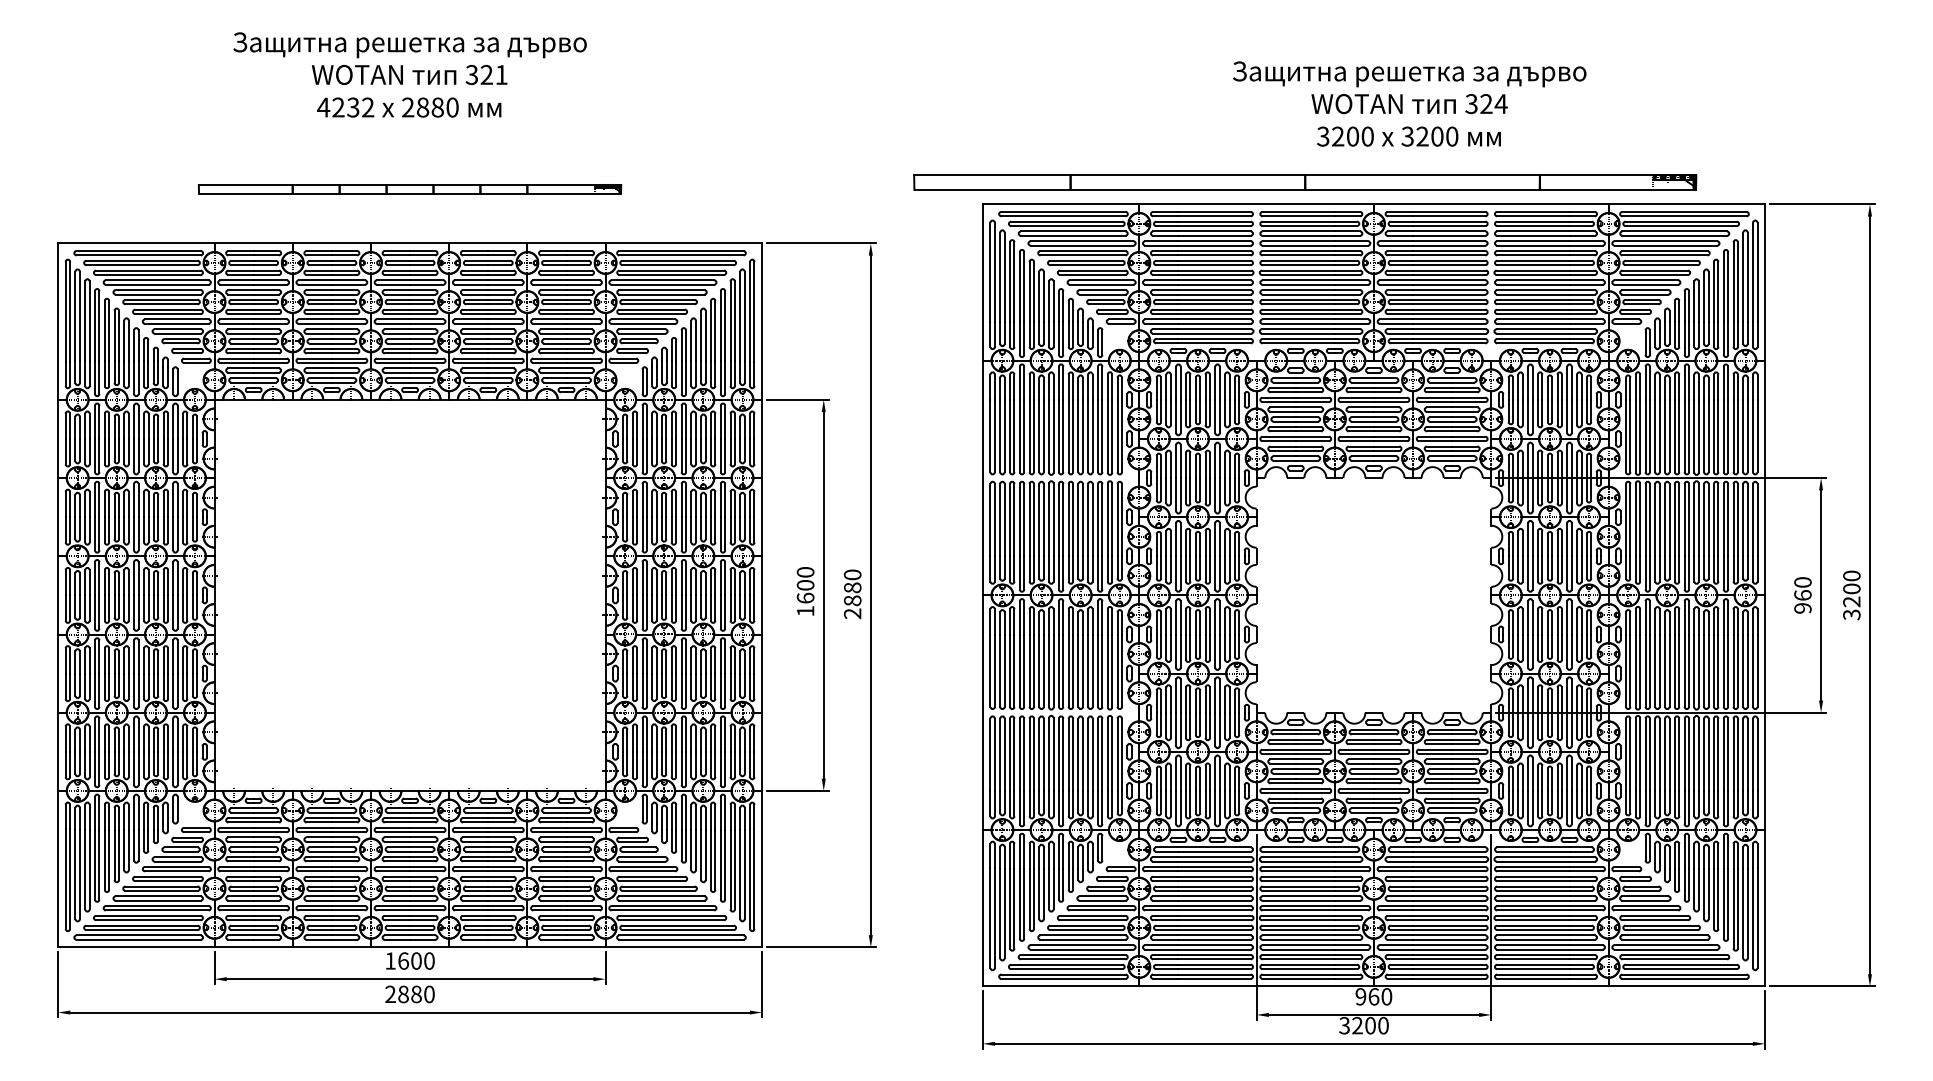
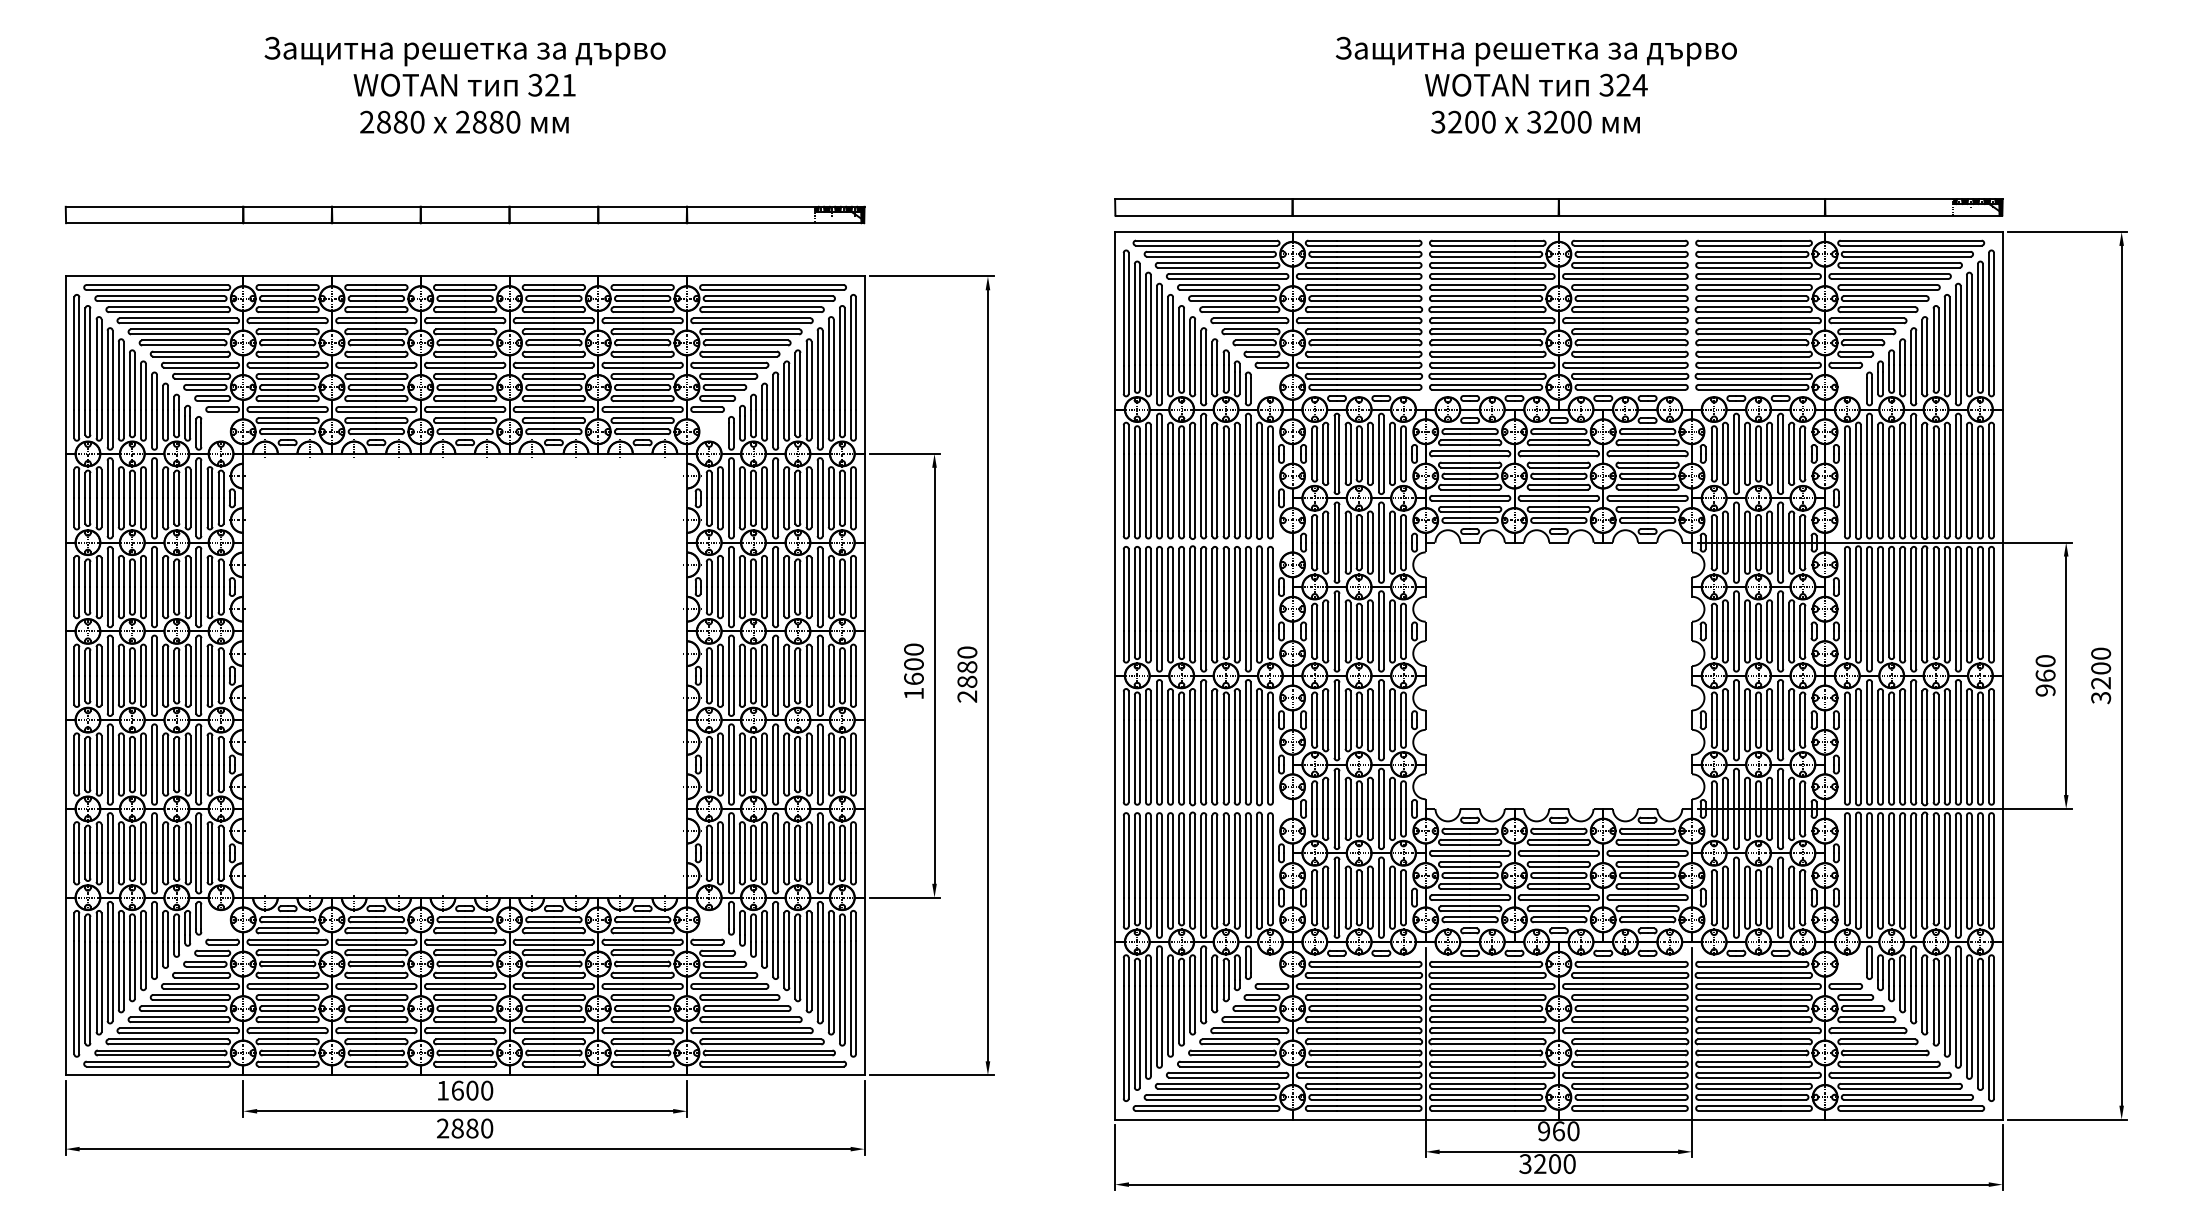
text: (1408, 103) -> (1535, 84), moved
text: (345, 106) -> (391, 121), 4232 -> 2880
part: (1304, 182) -> (1558, 207), moved
part: (409, 188) -> (464, 214), size x1.67

